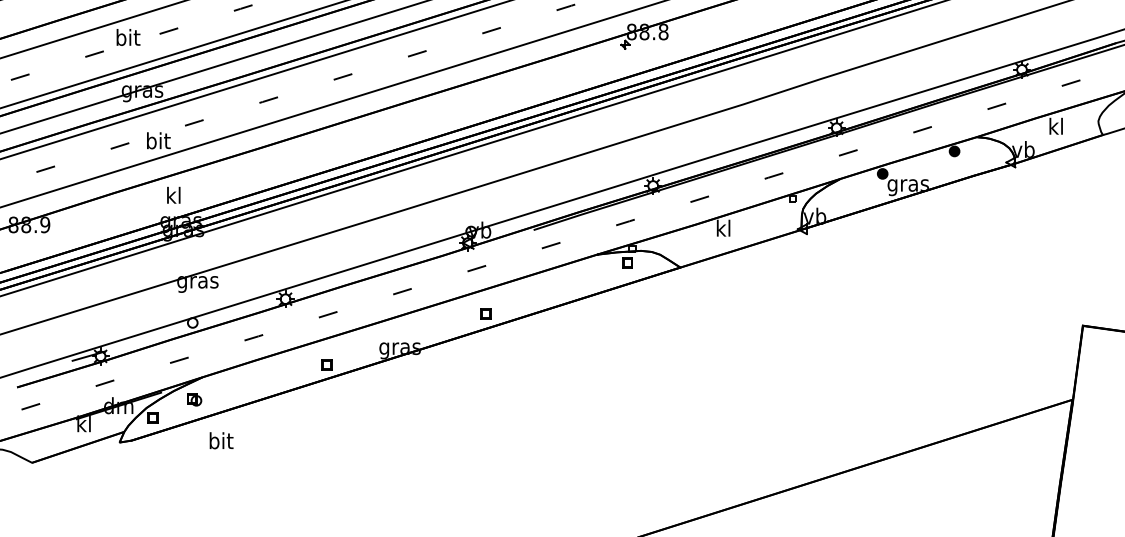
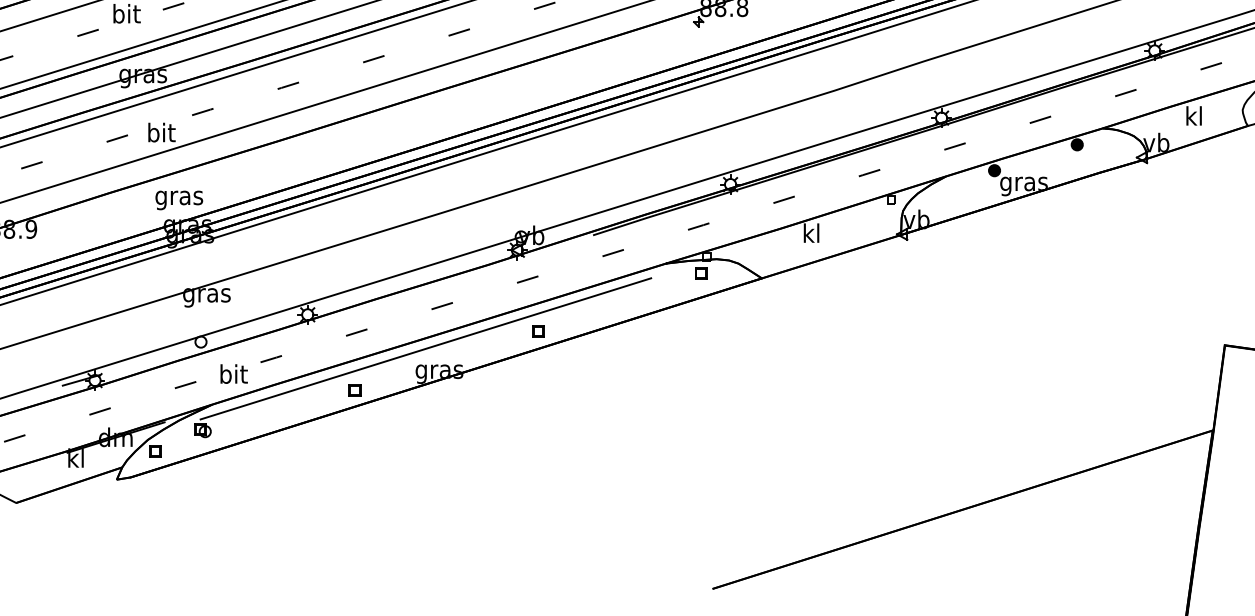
text: (173, 197) -> (178, 197), kl -> gras
line: (388, 328) -> (426, 348), added
text: (221, 440) -> (234, 373), moved

